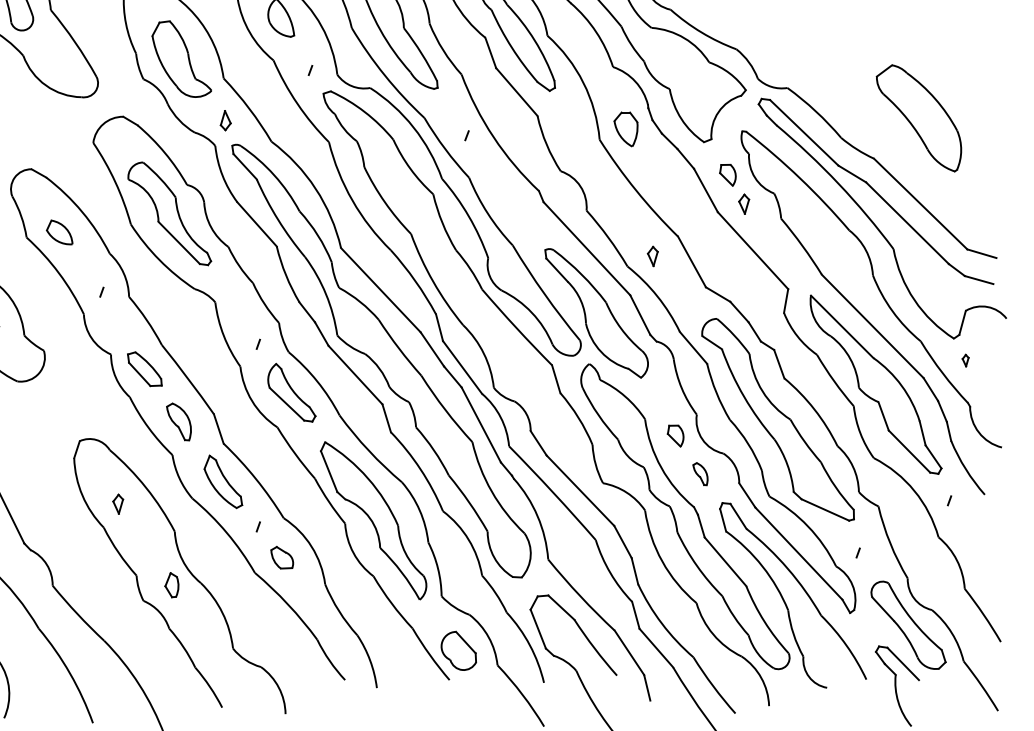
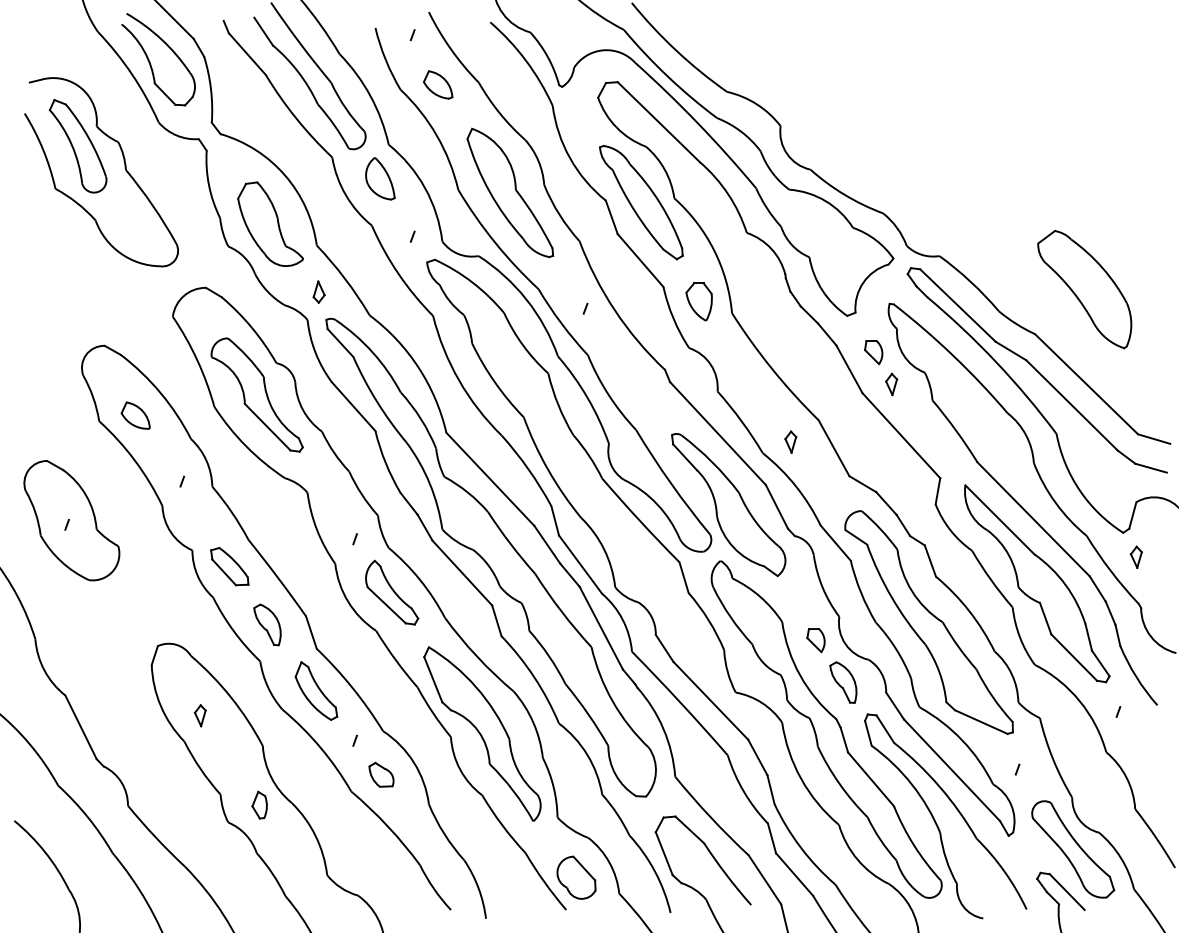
part: (625, 129) -> (698, 301), moved
part: (964, 360) -> (1135, 556), size x1.67
part: (700, 474) -> (843, 682), size x1.67

